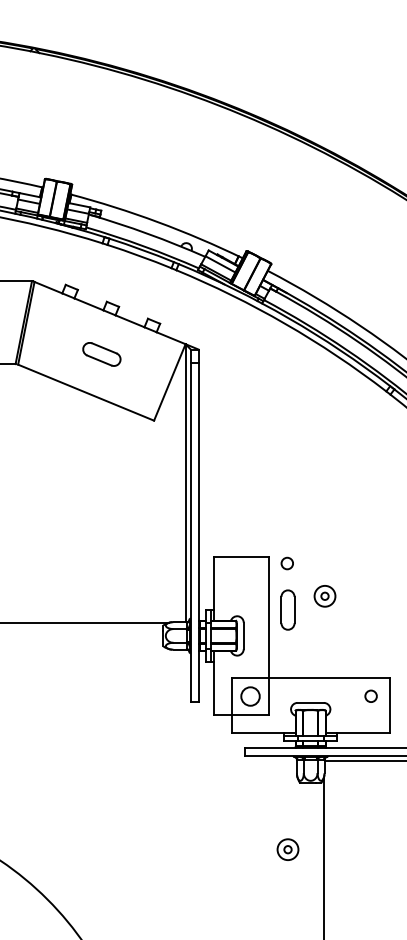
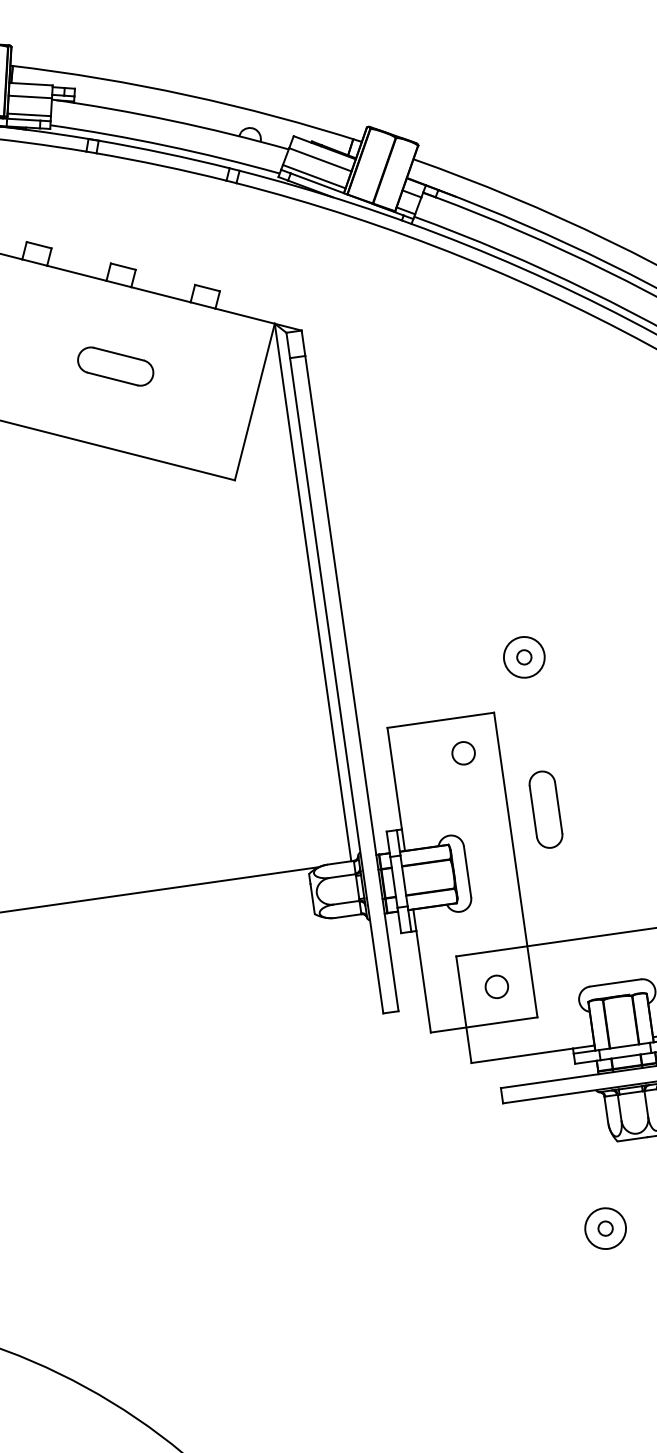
circle: (286, 563) -> (462, 753), moved
part: (324, 596) -> (523, 657), moved
circle: (249, 695) -> (495, 985), size x0.62
part: (287, 849) -> (604, 1228), moved

